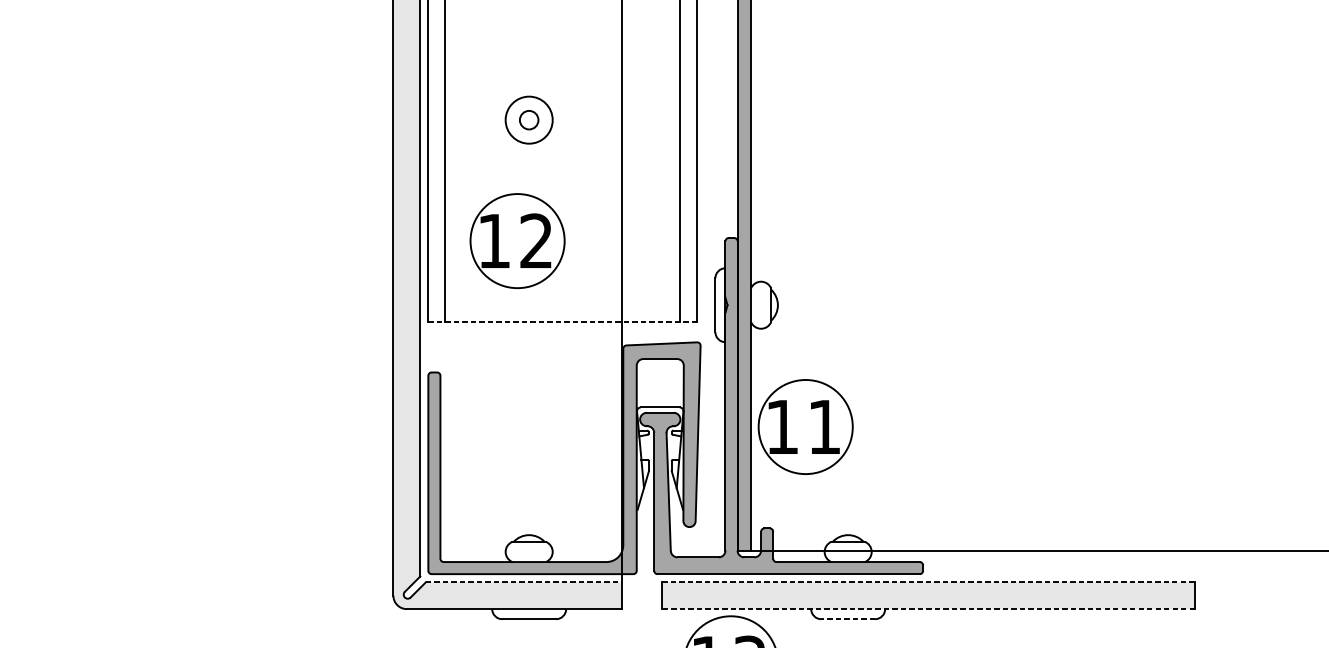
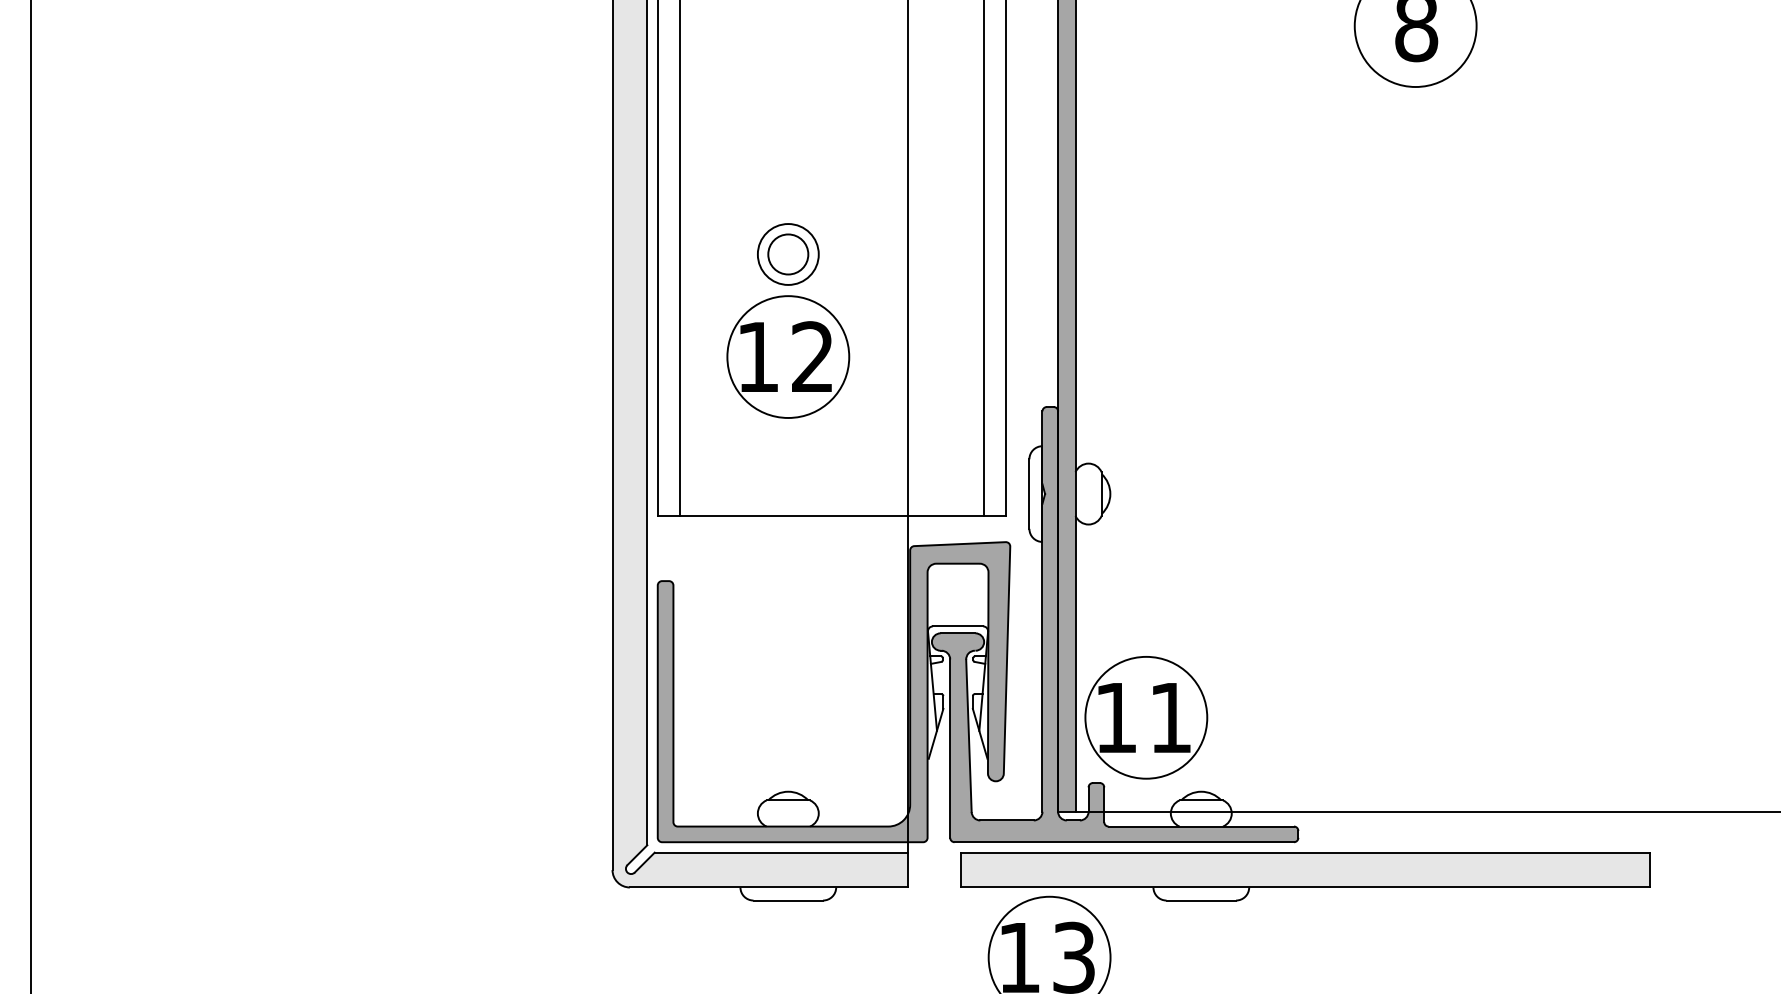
circle: (529, 120) -> (788, 254), size x1.67
part: (517, 240) -> (788, 356), moved
line: (563, 321) -> (832, 515), dashed -> solid
part: (805, 426) -> (1146, 717), moved
line: (523, 582) -> (781, 852), dashed -> solid
line: (928, 582) -> (1305, 852), dashed -> solid
line: (928, 609) -> (1305, 887), dashed -> solid
line: (848, 619) -> (1201, 900), dashed -> solid

